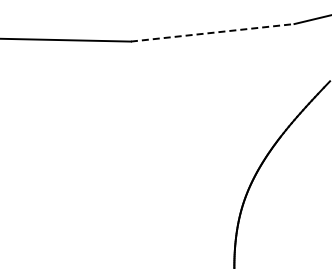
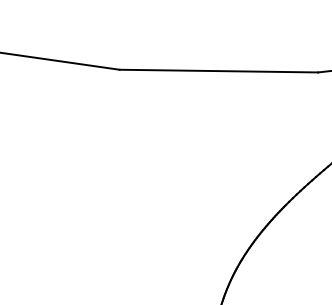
line: (213, 32) -> (219, 70), dashed -> solid

